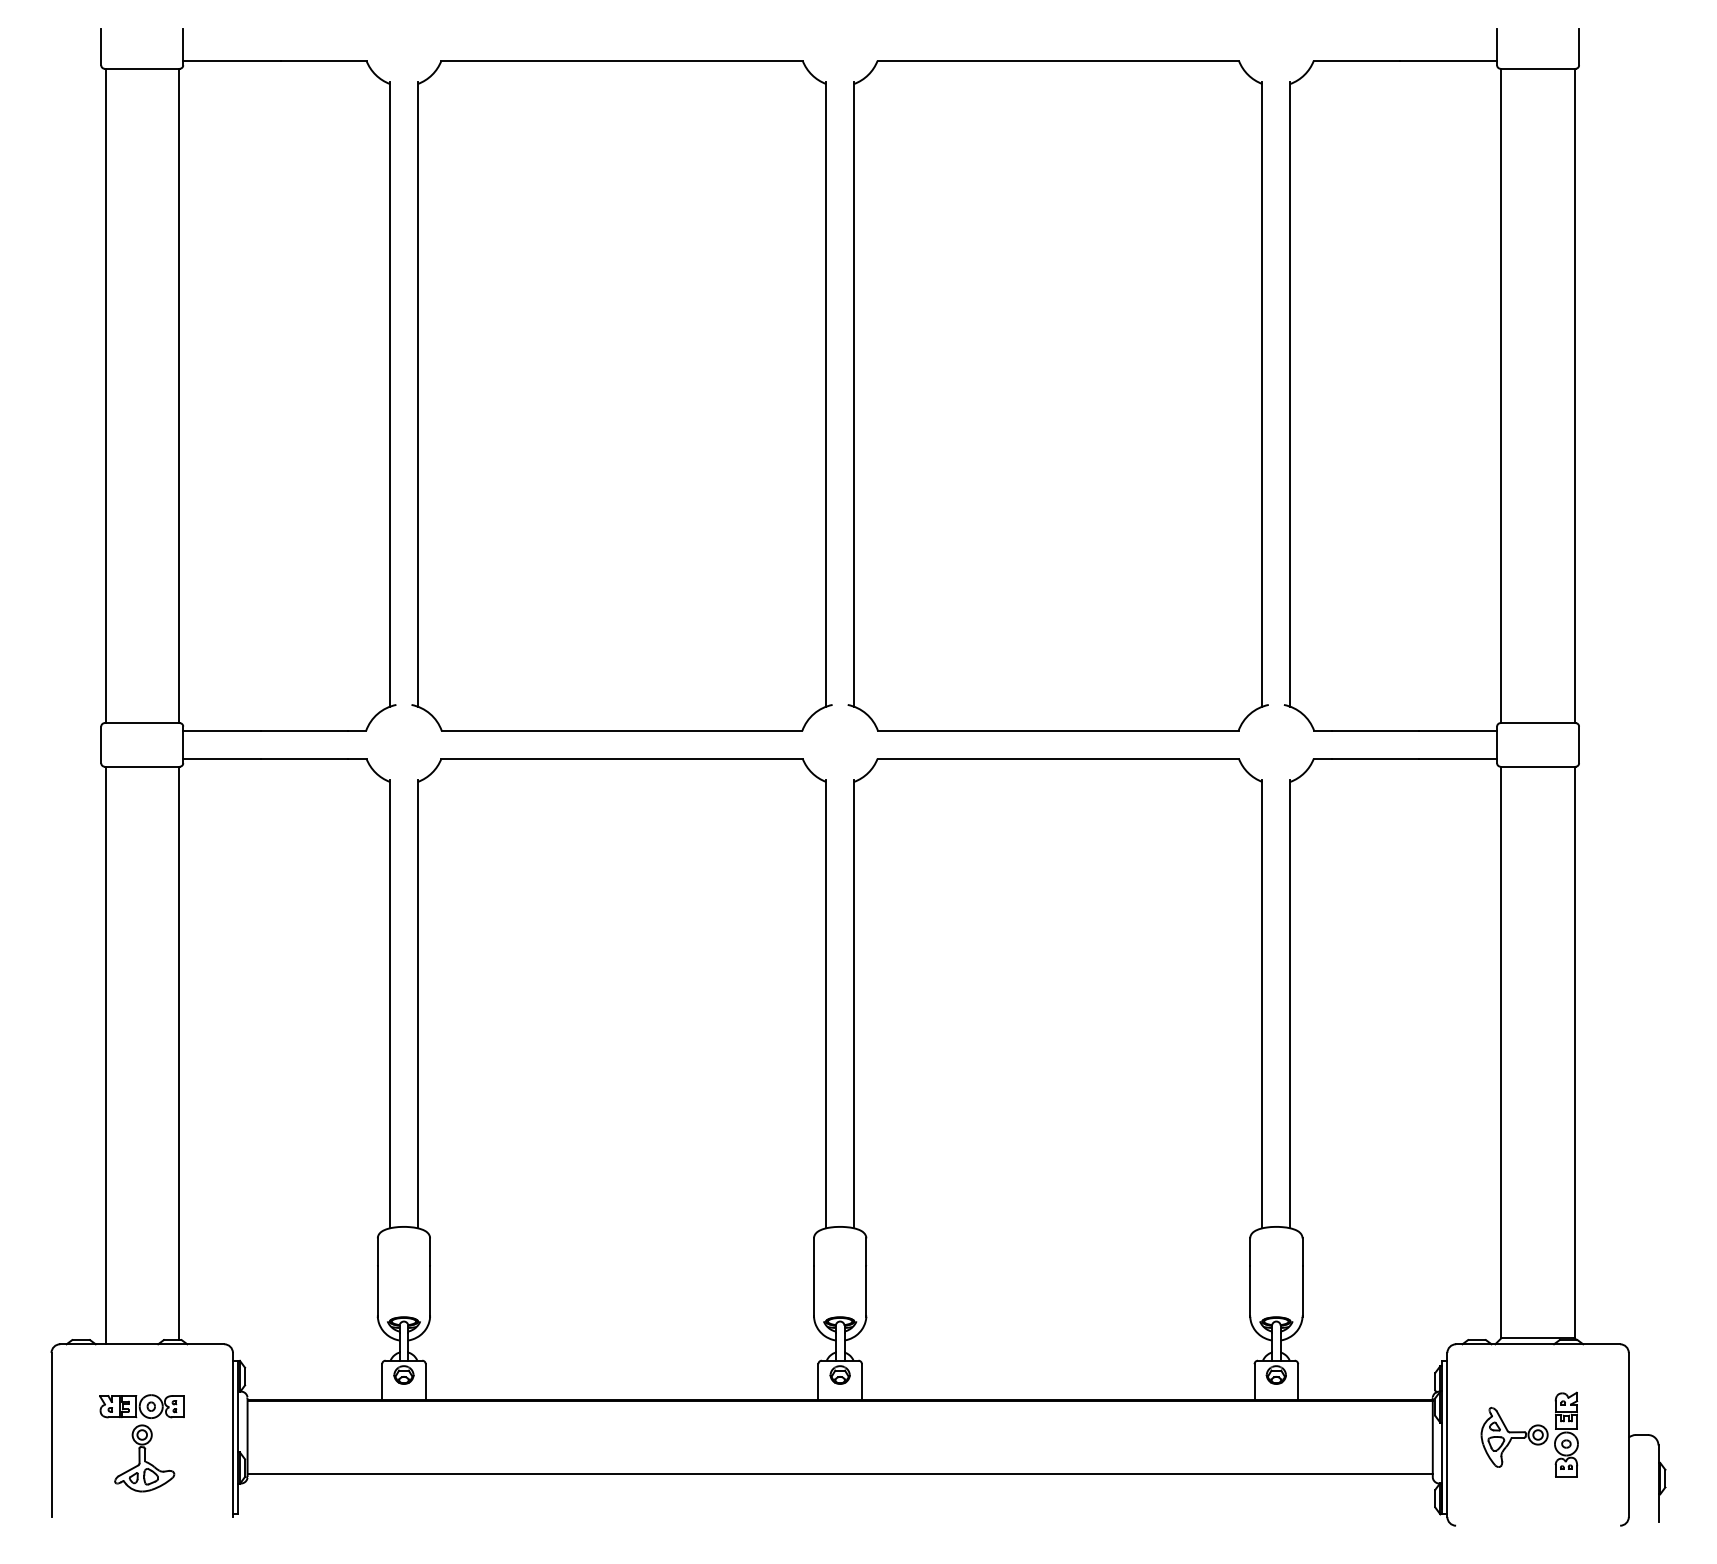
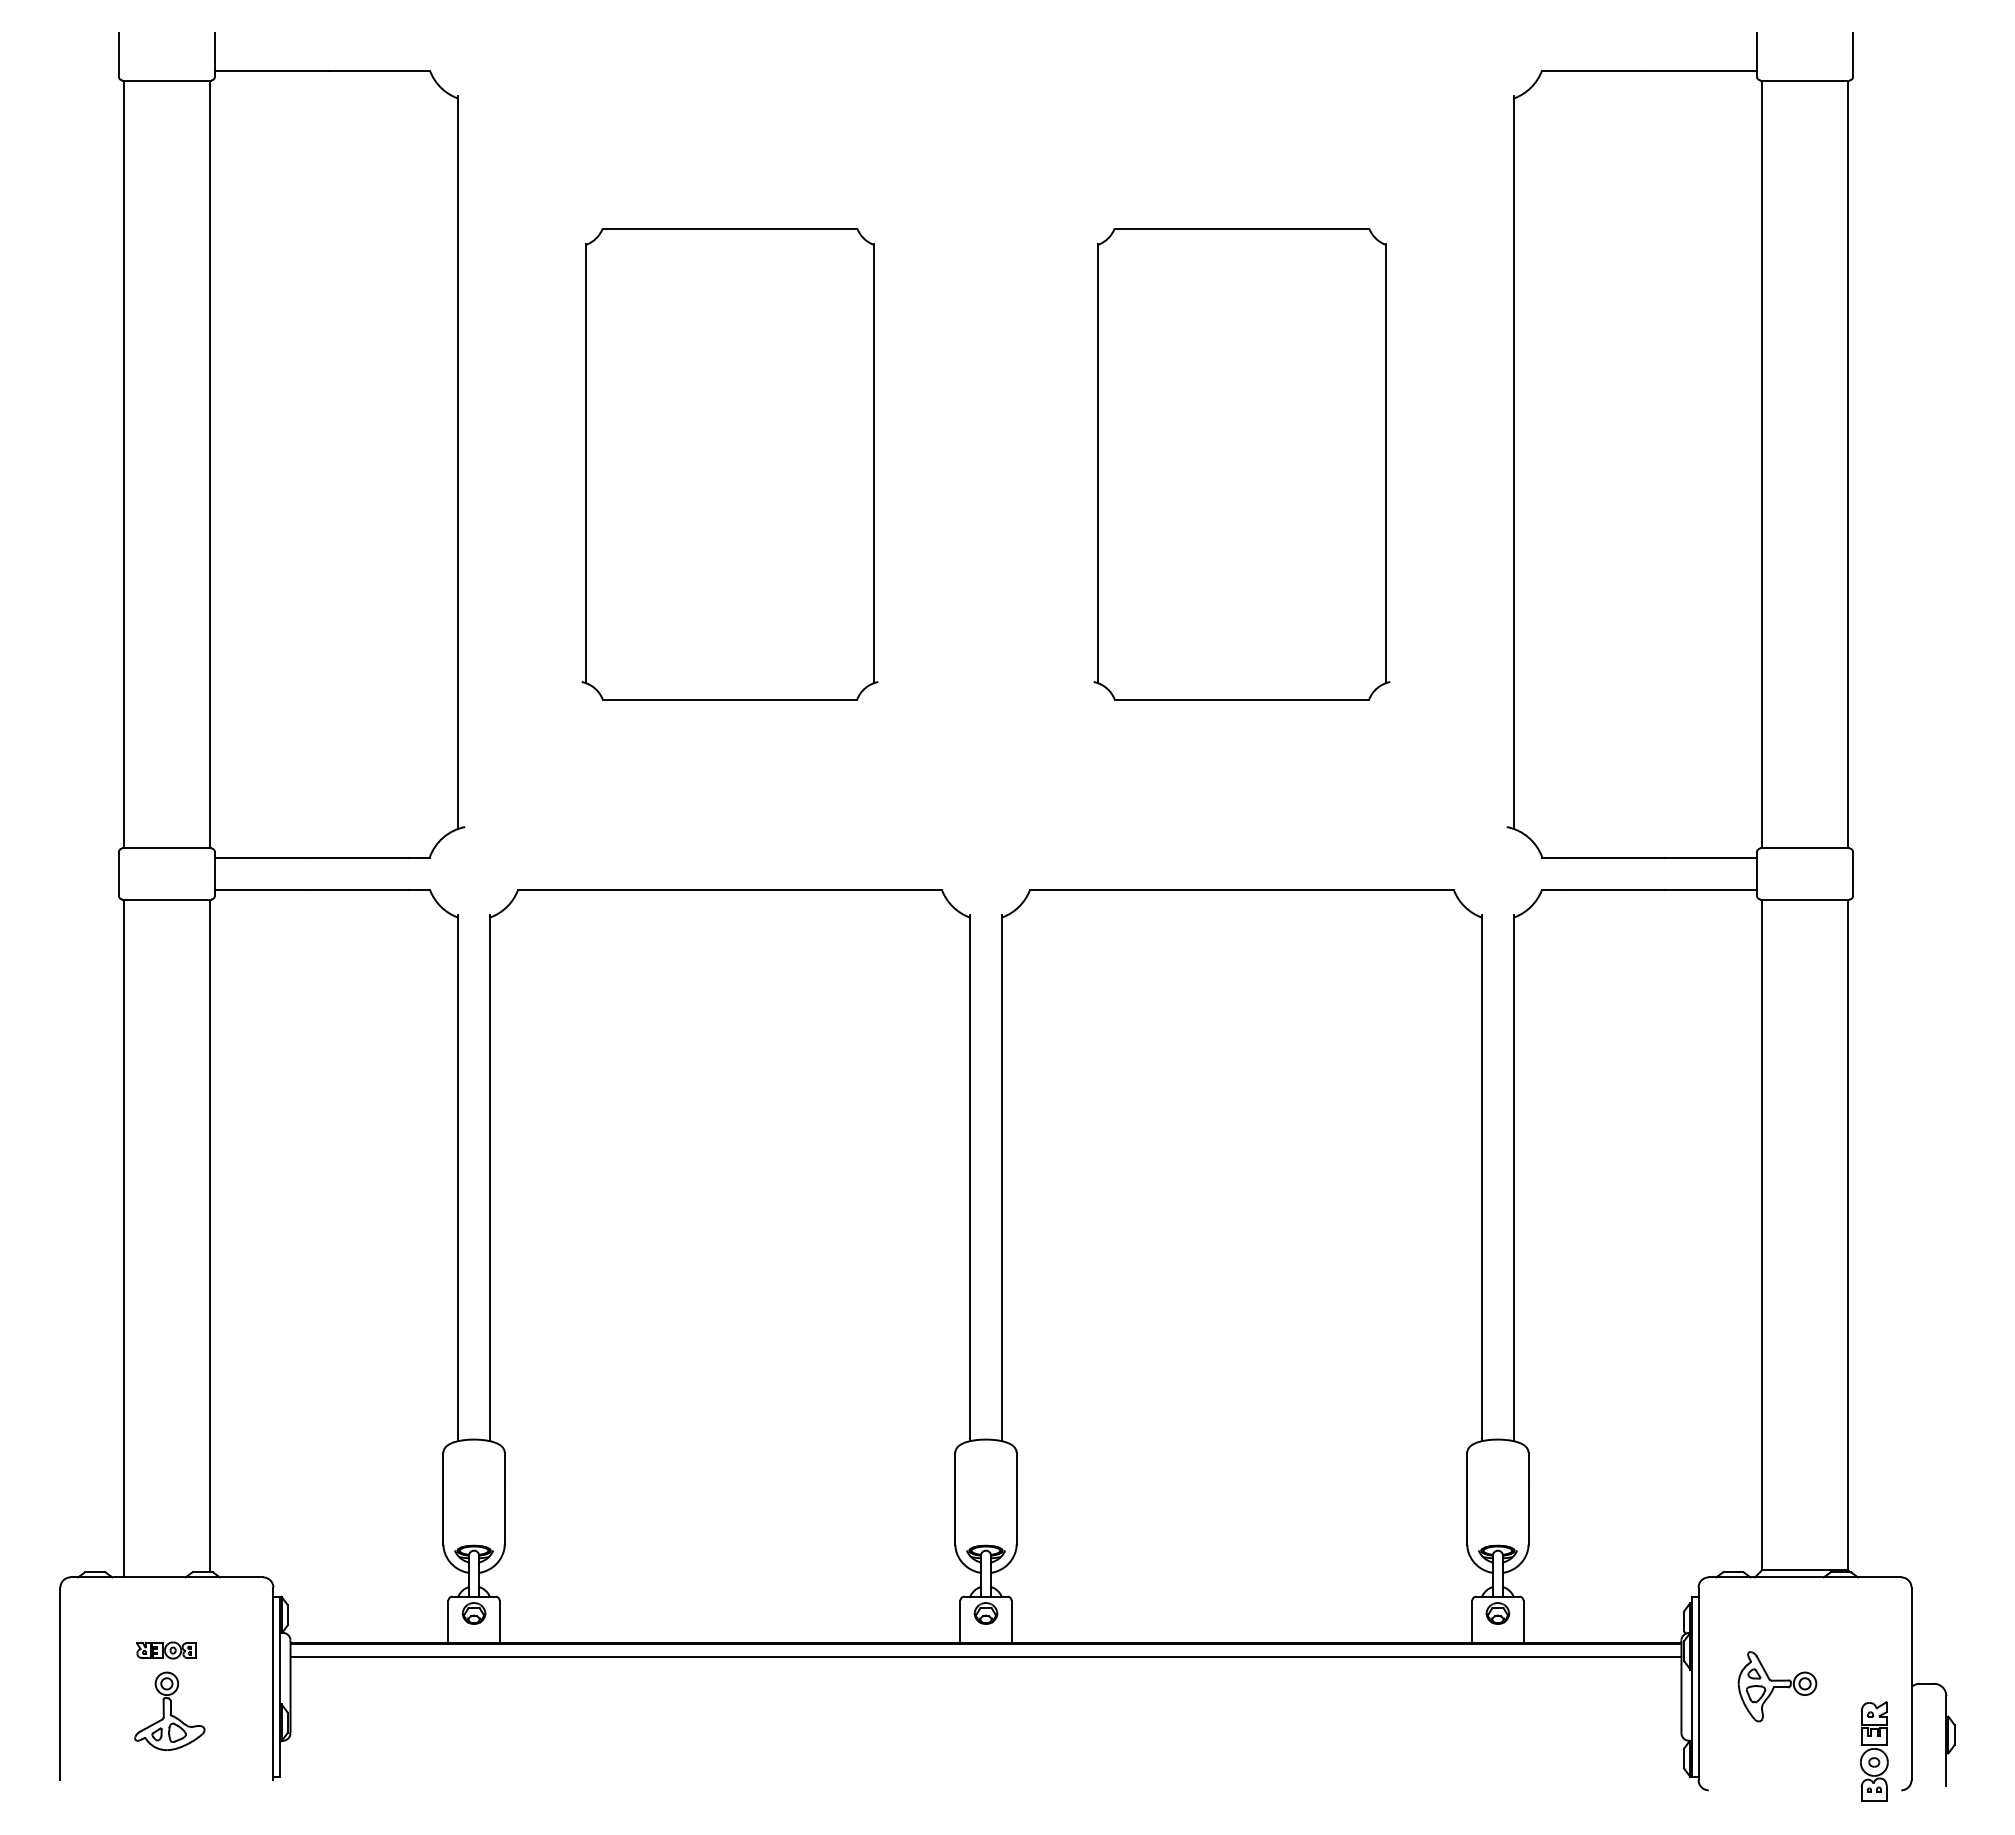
part: (621, 395) -> (729, 464), size x0.6
part: (1057, 395) -> (1241, 464), size x0.6
part: (141, 1406) -> (166, 1650), size x0.6
part: (1566, 1434) -> (1874, 1751), moved
line: (839, 1473) -> (985, 1656), moved

